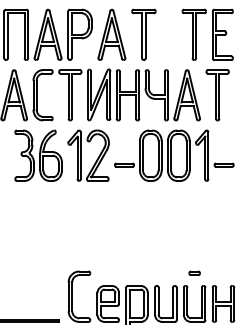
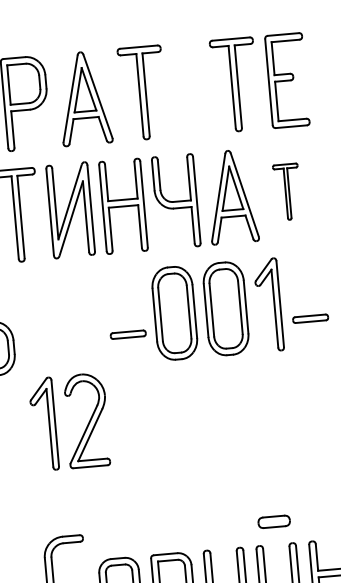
part: (217, 95) -> (287, 192), size x0.6
part: (81, 155) -> (56, 422), moved
part: (194, 272) -> (273, 520), size x1.6

